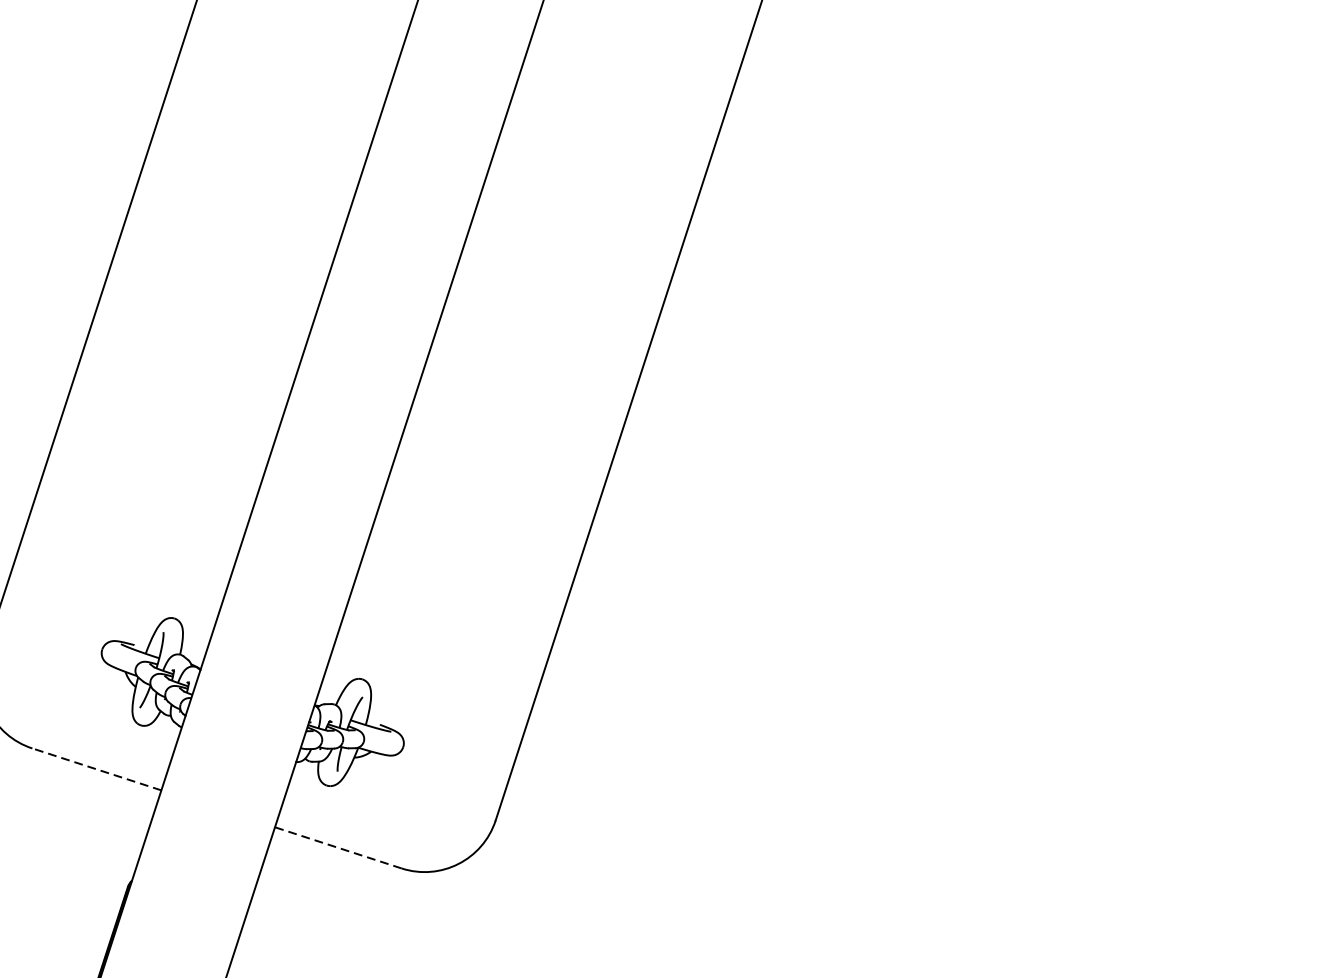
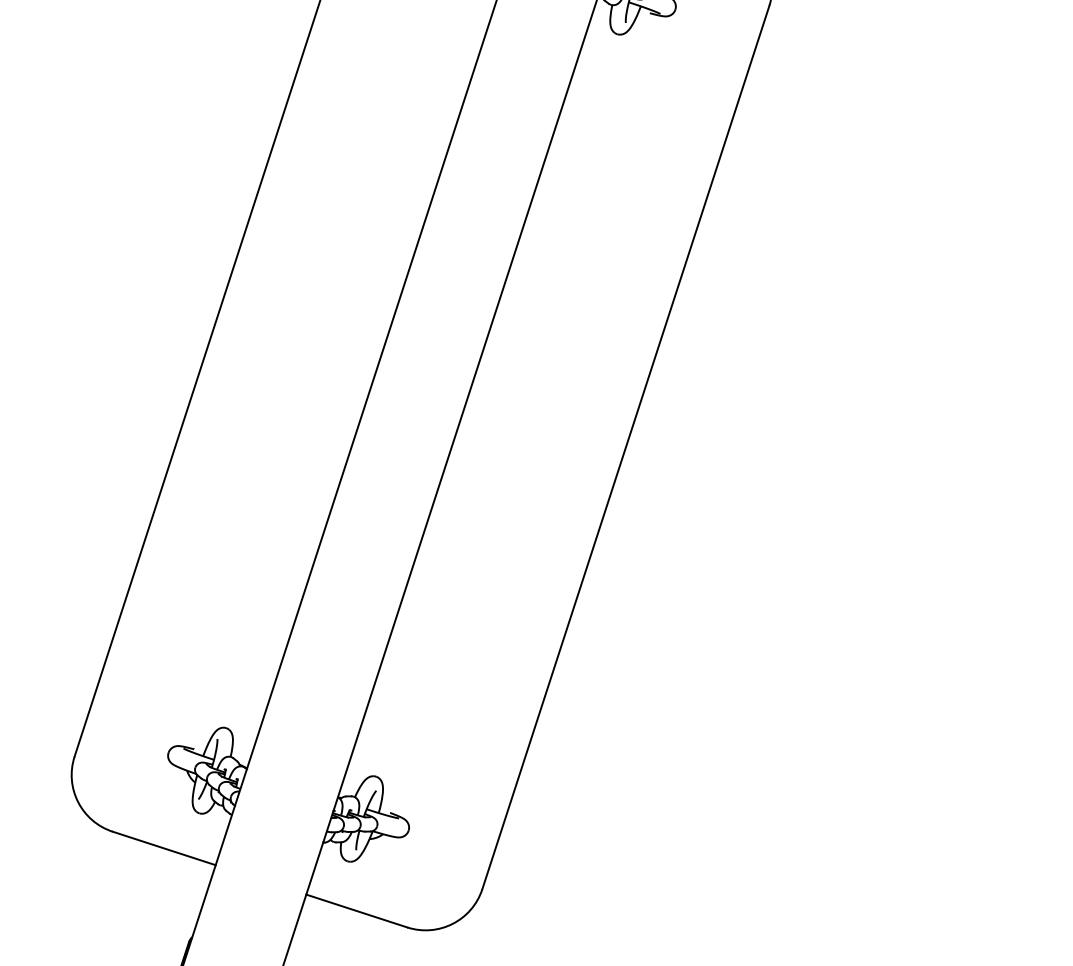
line: (95, 769) -> (163, 848), dashed -> solid
line: (337, 847) -> (356, 910), dashed -> solid

